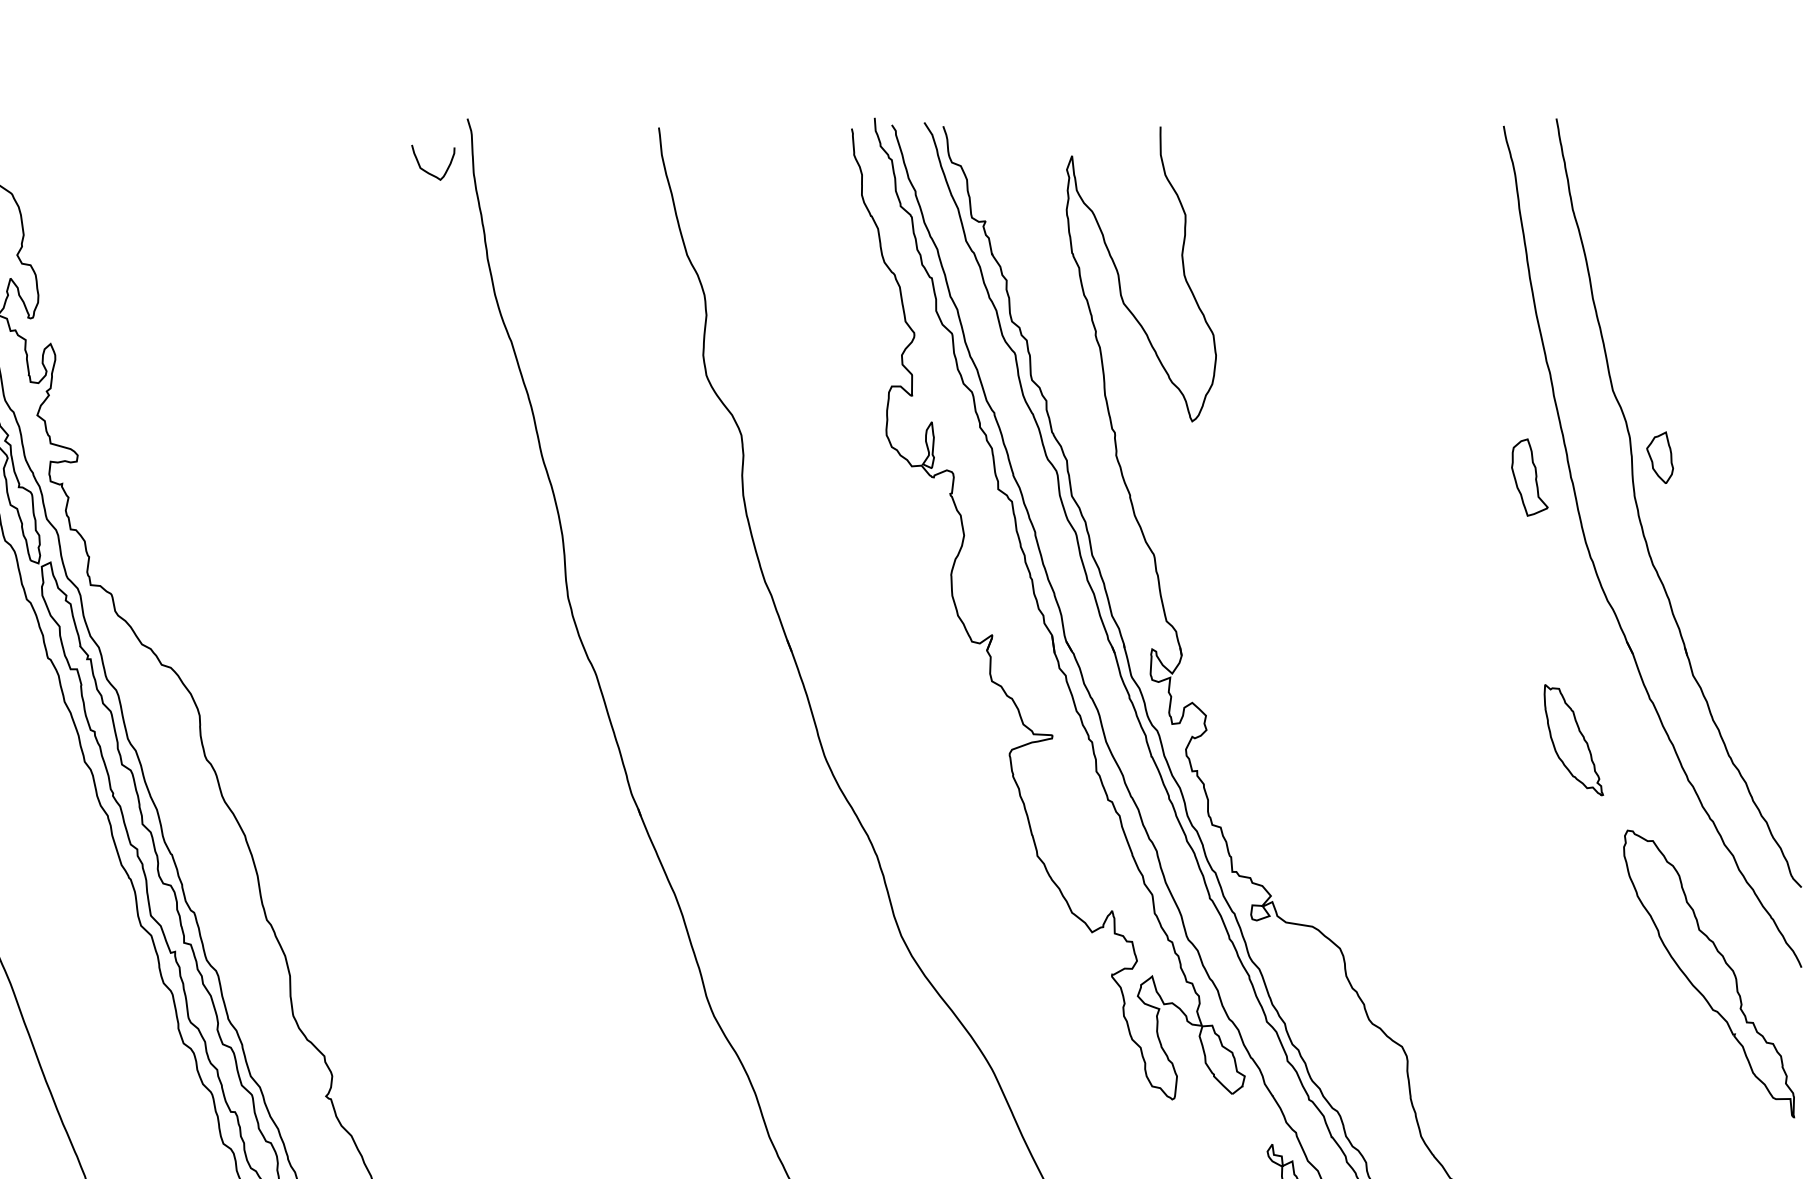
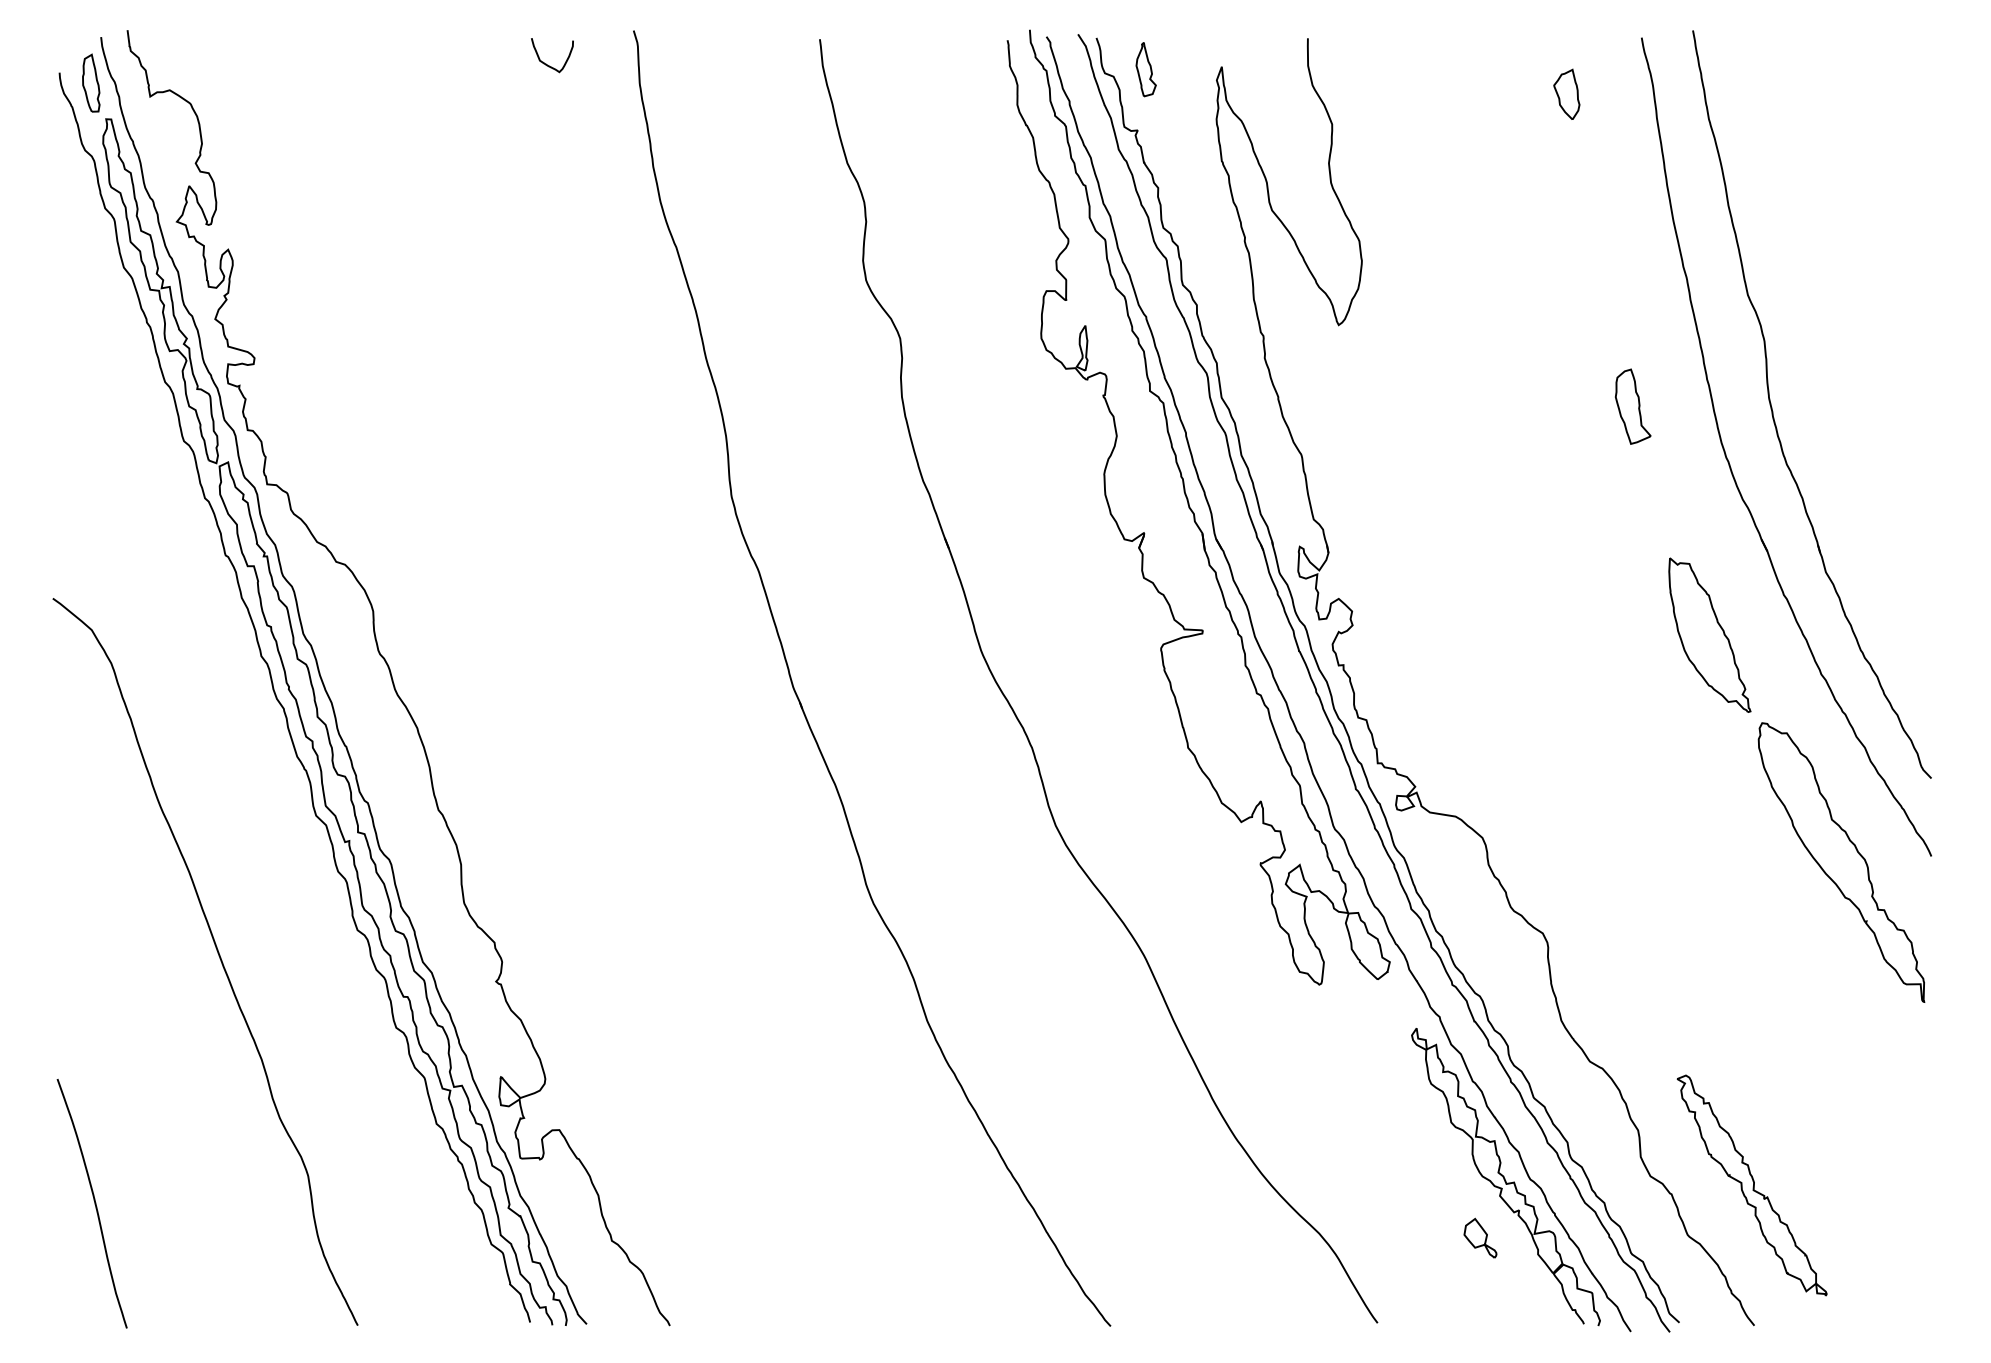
part: (993, 158) -> (1145, 69), added
curve: (427, 171) -> (546, 63), moved
part: (1659, 456) -> (1566, 93), moved
part: (1530, 477) -> (1633, 406), moved
part: (1573, 739) -> (1709, 634), size x1.43

